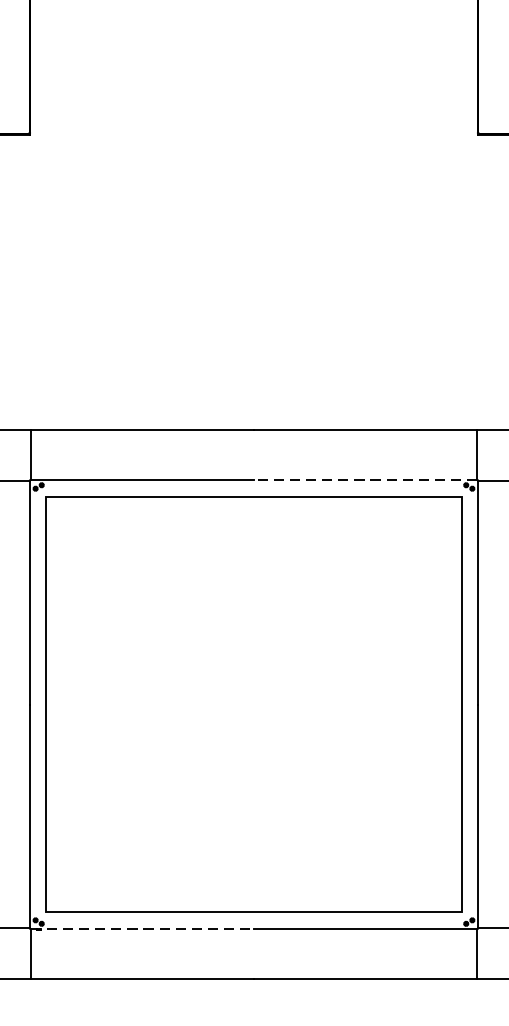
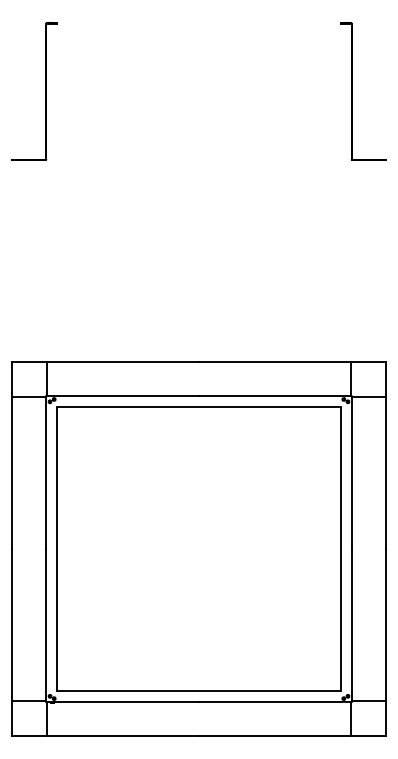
line: (364, 479) -> (274, 395), dashed -> solid
line: (143, 929) -> (123, 702), dashed -> solid

